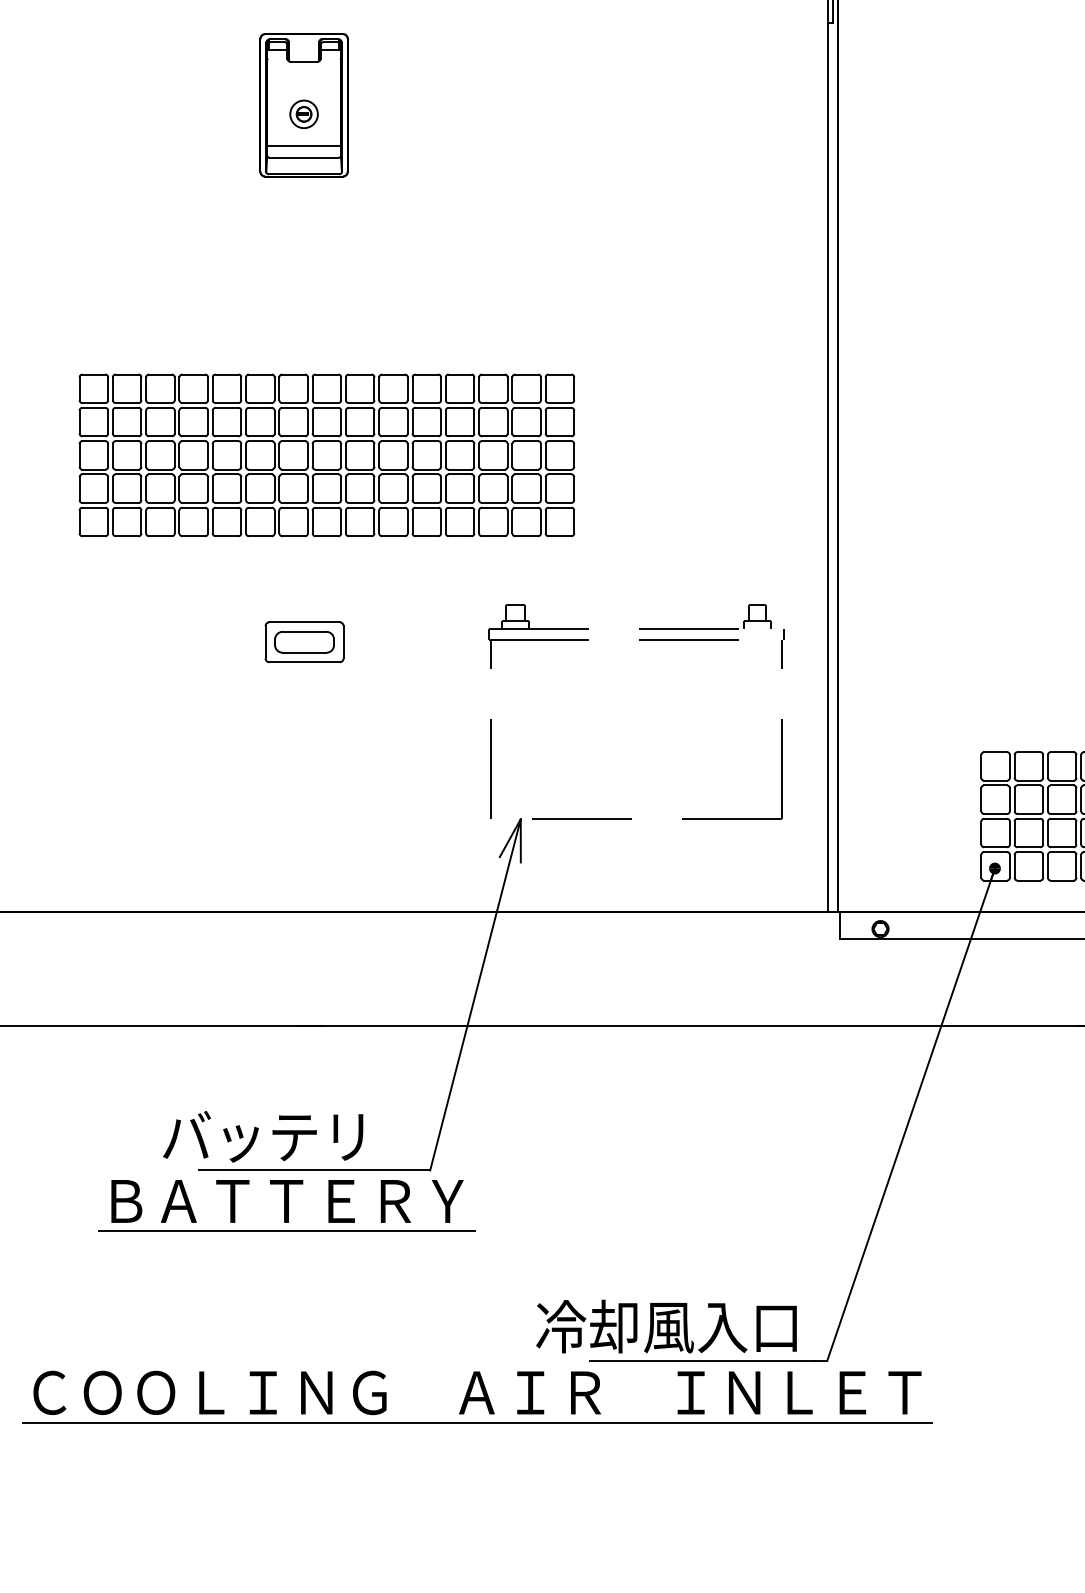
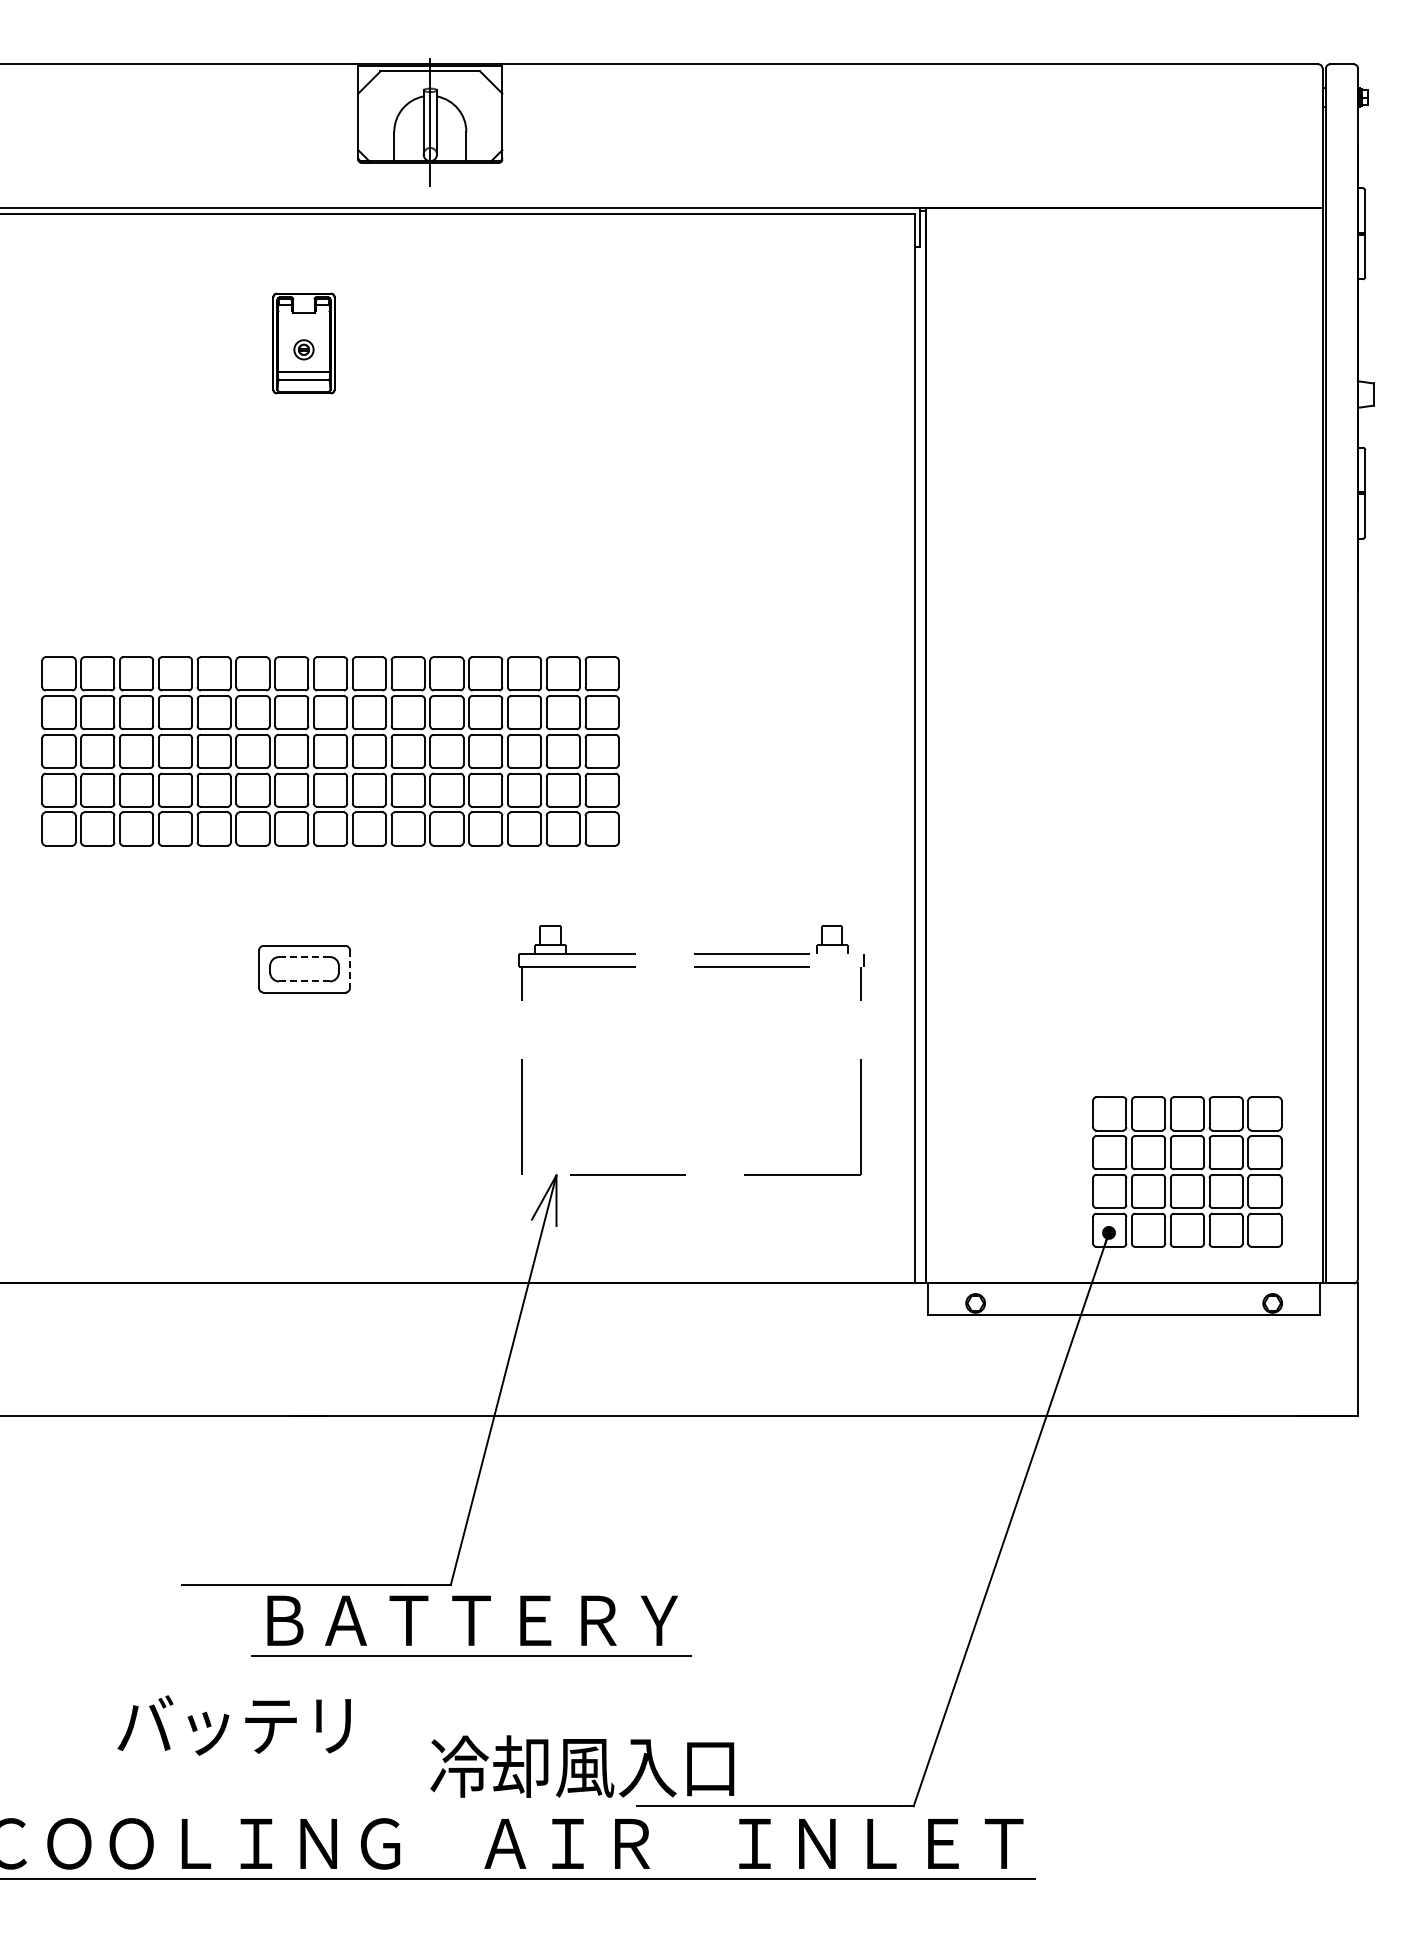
part: (303, 105) -> (303, 343), size x0.6
line: (305, 632) -> (305, 957), solid -> dashed
line: (343, 642) -> (349, 969), solid -> dashed
line: (305, 652) -> (305, 981), solid -> dashed
text: (262, 1136) -> (233, 1725), moved
part: (286, 1205) -> (471, 1625), moved
text: (666, 1326) -> (582, 1766), moved

